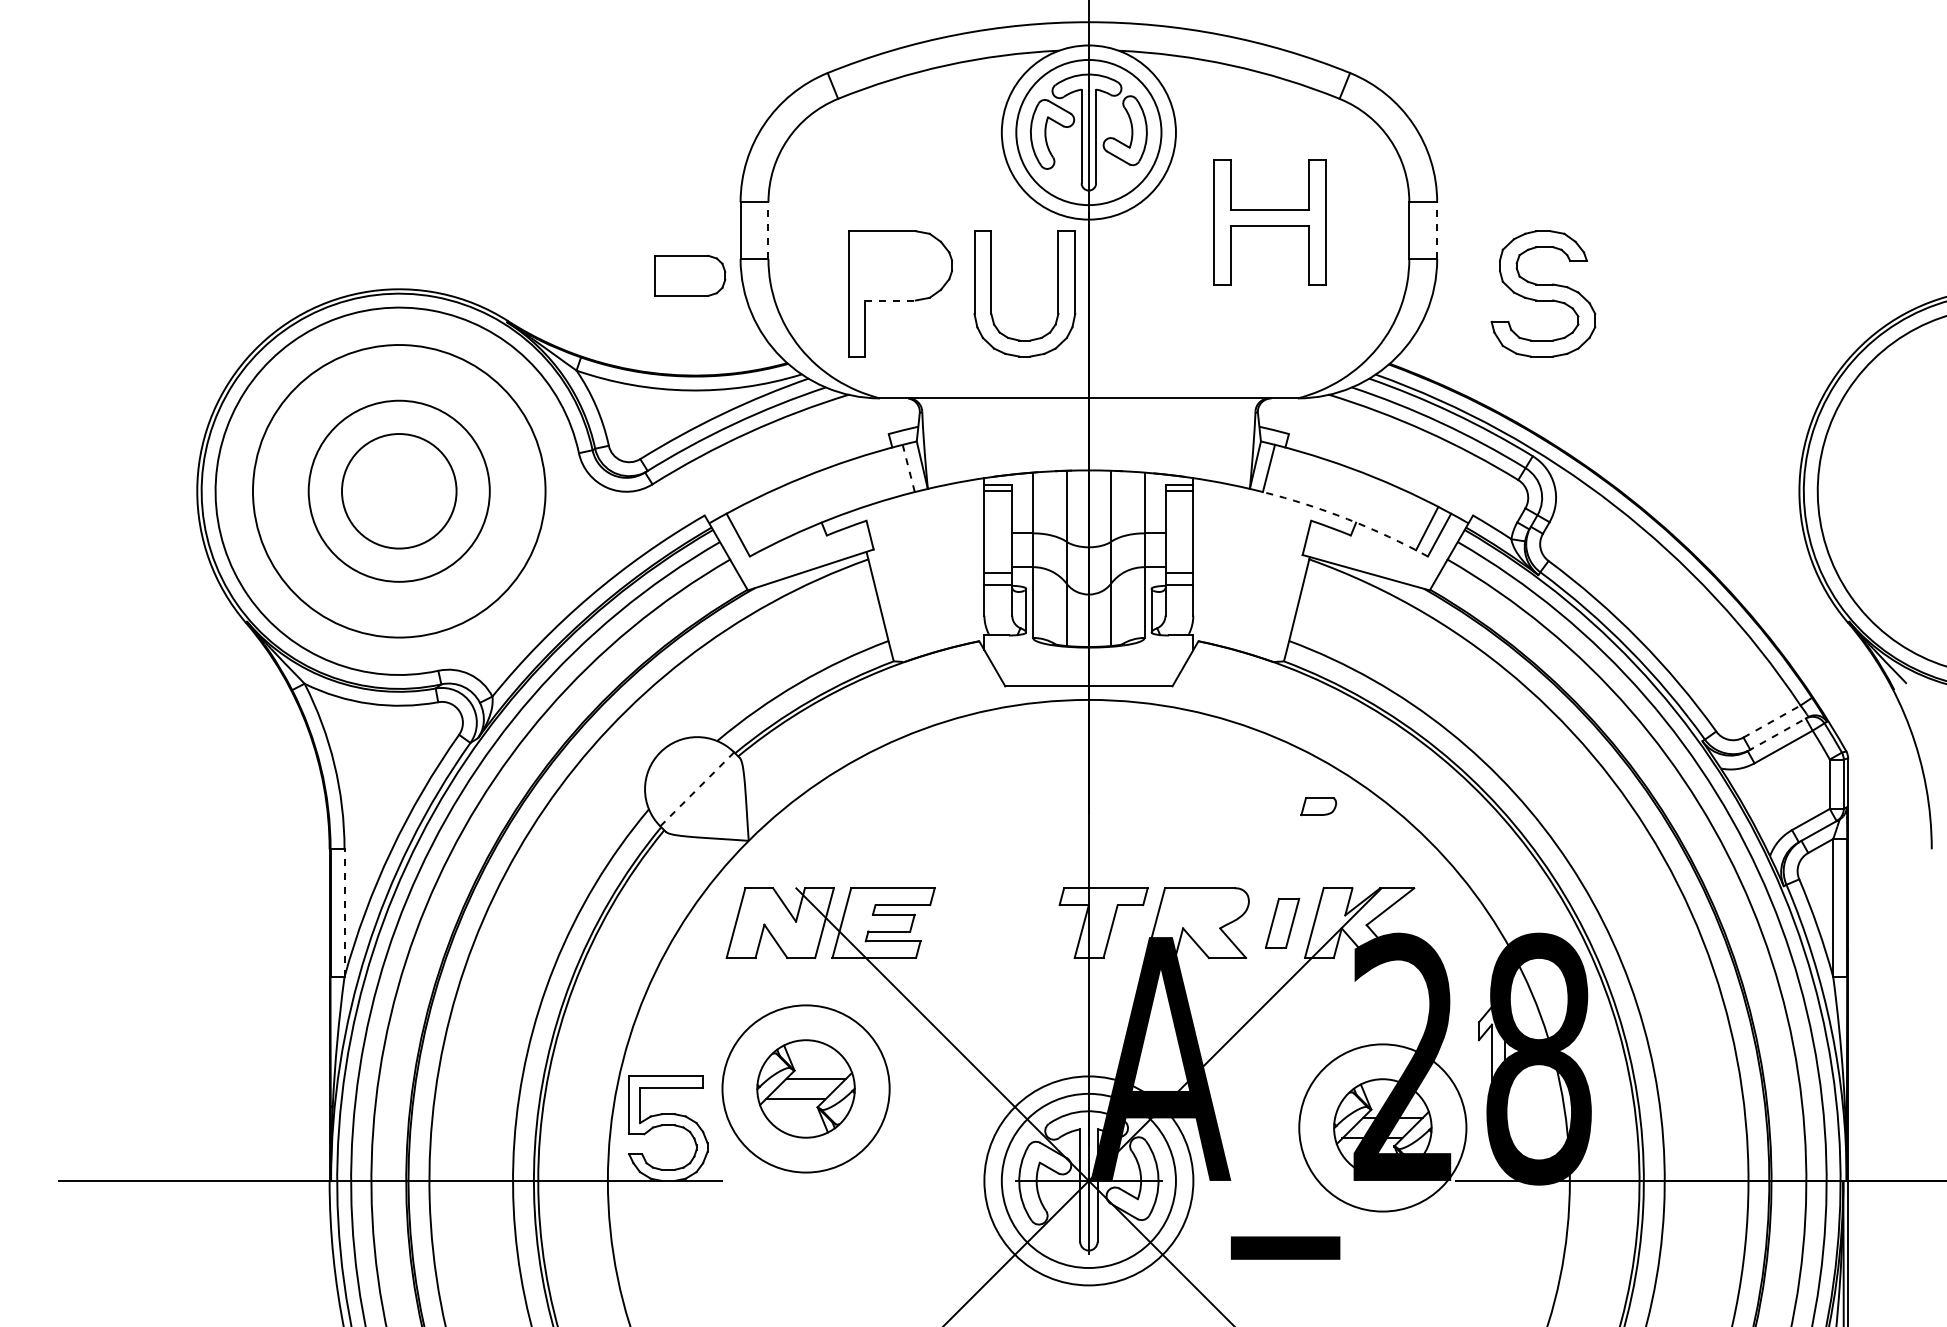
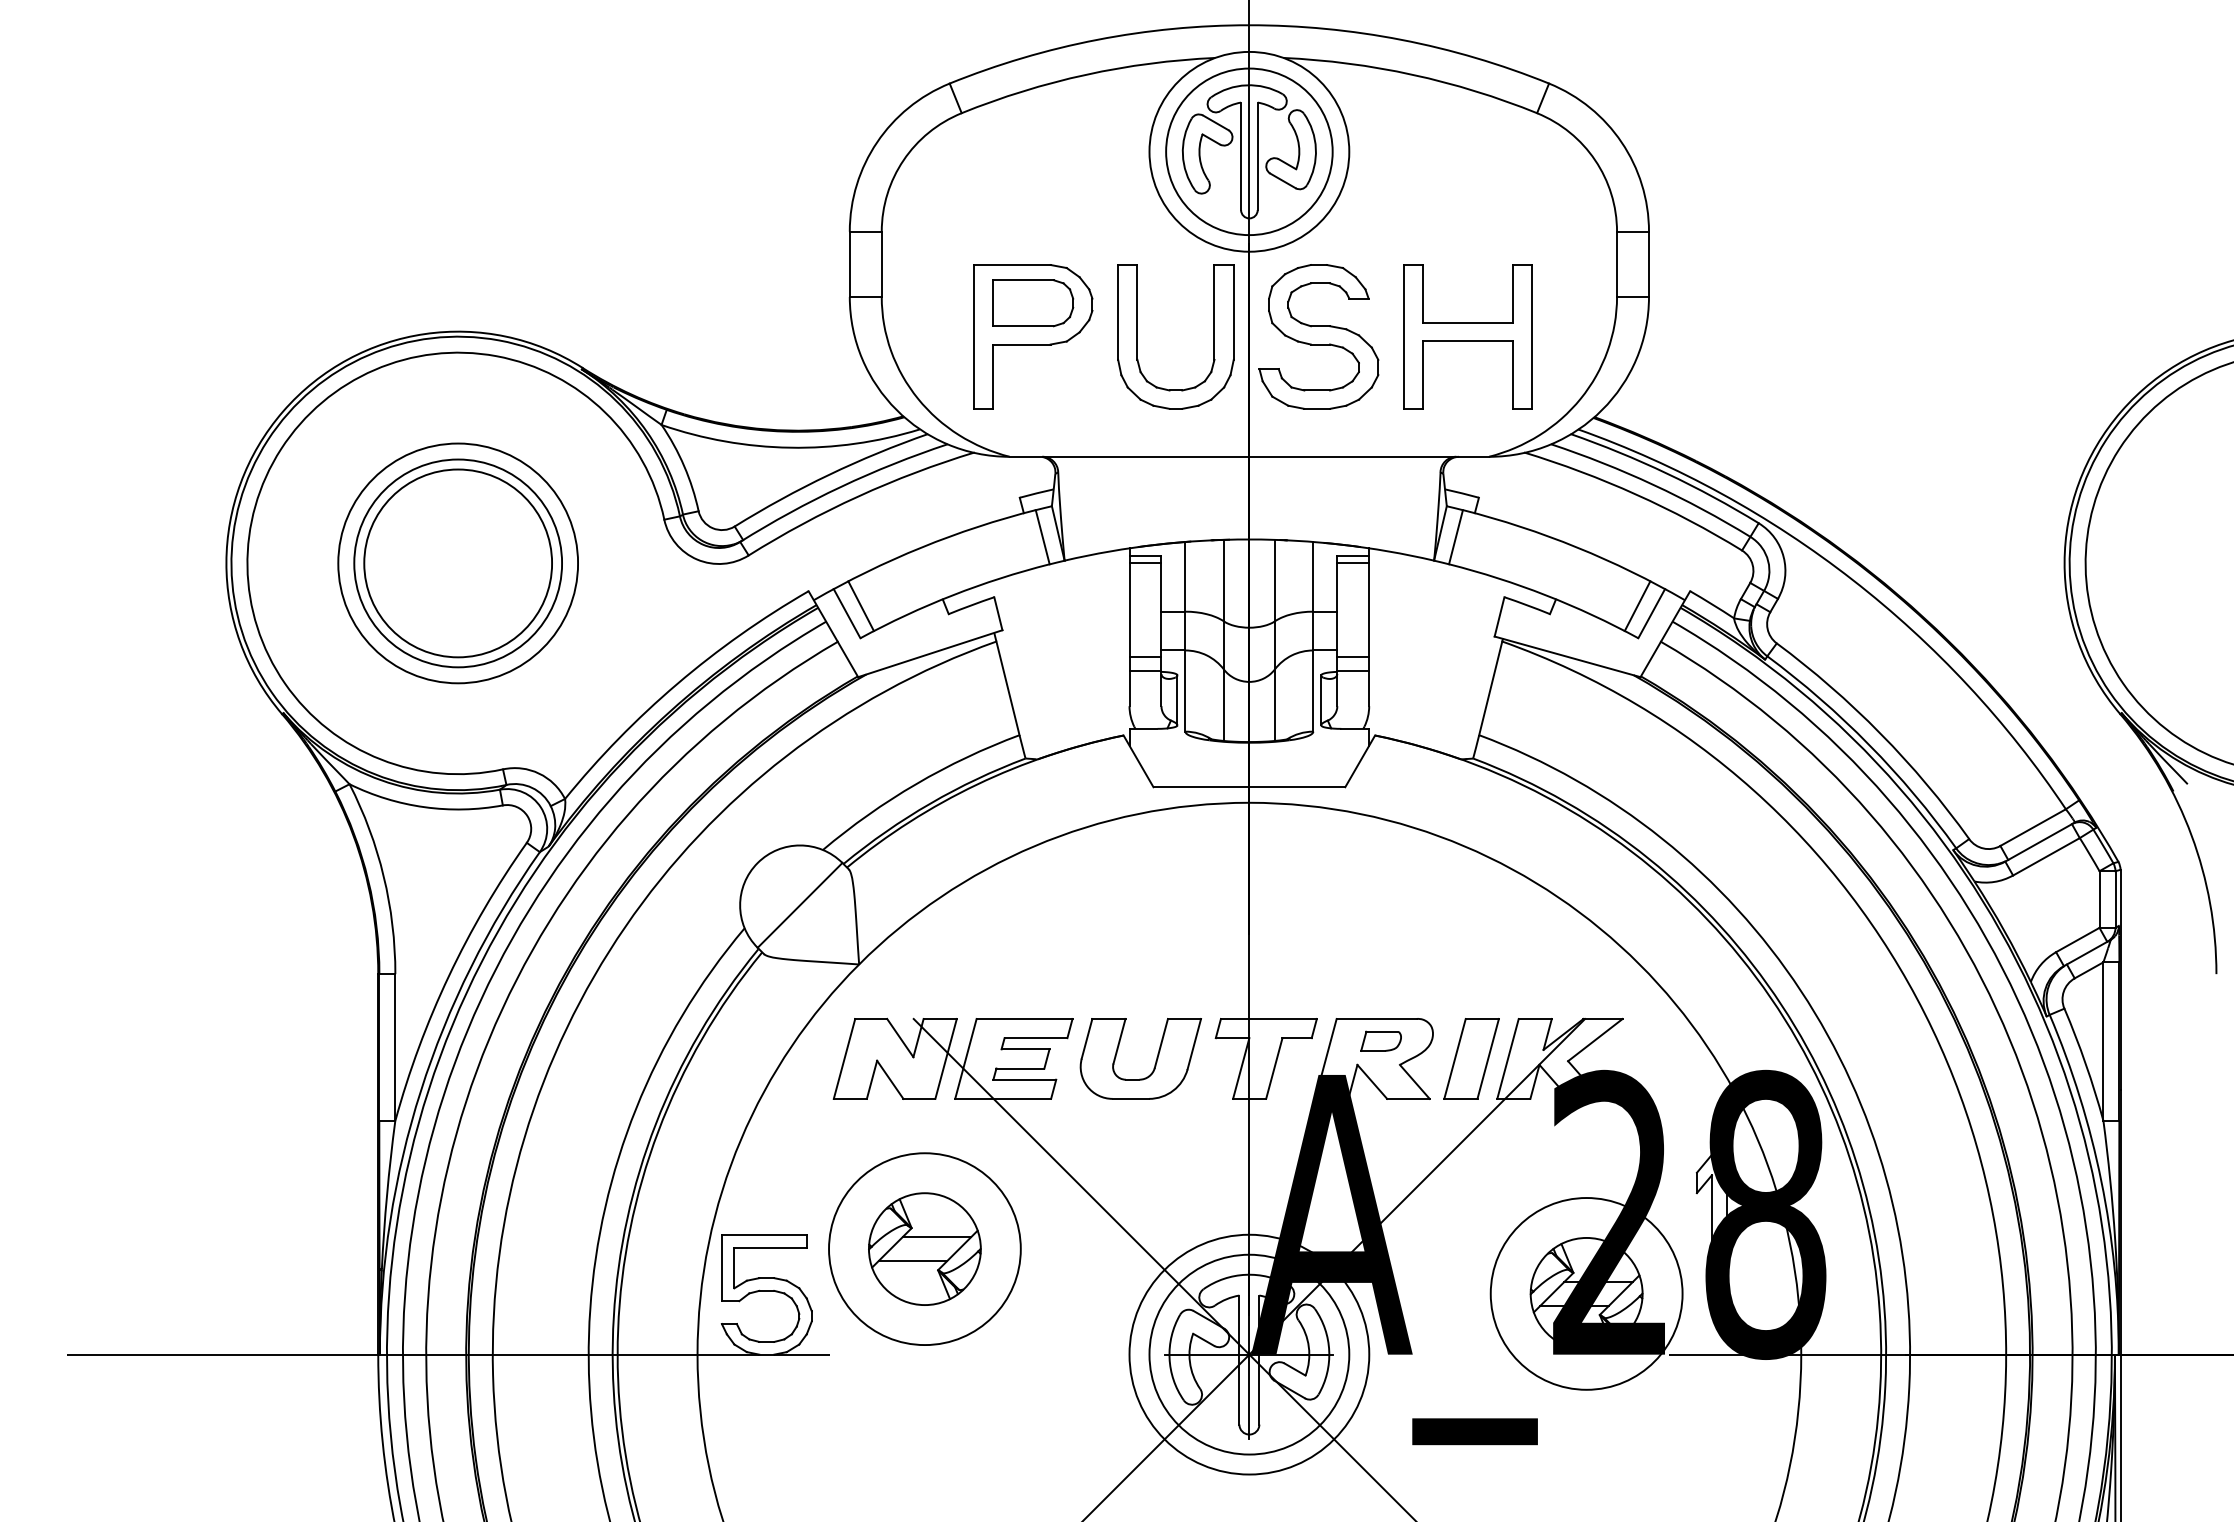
part: (1269, 222) -> (1467, 336), moved
line: (768, 230) -> (881, 264), dashed -> solid
line: (1437, 230) -> (1649, 264), dashed -> solid
part: (690, 276) -> (1033, 303), moved
part: (1543, 293) -> (1318, 336), moved
line: (890, 300) -> (1021, 344), dashed -> solid
line: (908, 468) -> (1042, 537), dashed -> solid
circle: (399, 491) -> (458, 563), size x0.71
circle: (399, 491) -> (458, 563), size x1.43
arc: (1347, 519) -> (1546, 595), dashed -> solid
line: (749, 528) -> (860, 606), added
line: (1772, 721) -> (2033, 827), dashed -> solid
line: (1778, 734) -> (2040, 842), dashed -> solid
line: (697, 789) -> (800, 905), dashed -> solid
part: (1318, 806) -> (1380, 1040), moved
line: (344, 913) -> (395, 1047), dashed -> solid
part: (1282, 922) -> (1471, 1058), size x1.43
part: (1007, 924) -> (1155, 1060), added

